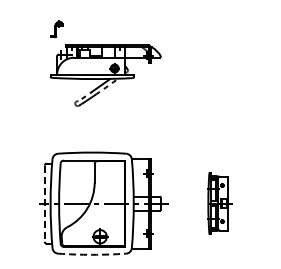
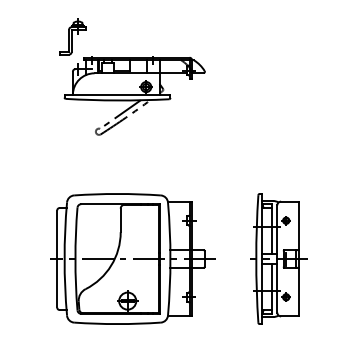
part: (56, 28) -> (72, 36), size x1.67
part: (218, 203) -> (278, 258), size x1.67
line: (44, 204) -> (56, 260), dashed -> solid
arc: (92, 254) -> (117, 323), dashed -> solid

